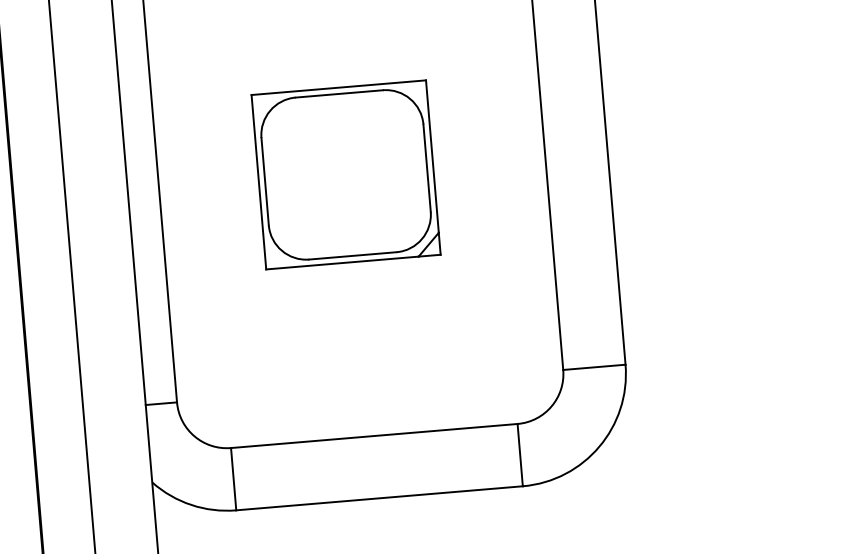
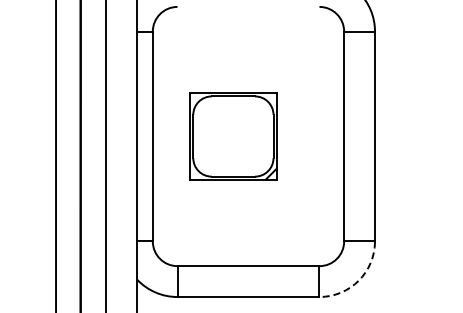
part: (346, 174) -> (233, 136), moved
arc: (598, 446) -> (358, 280), solid -> dashed

